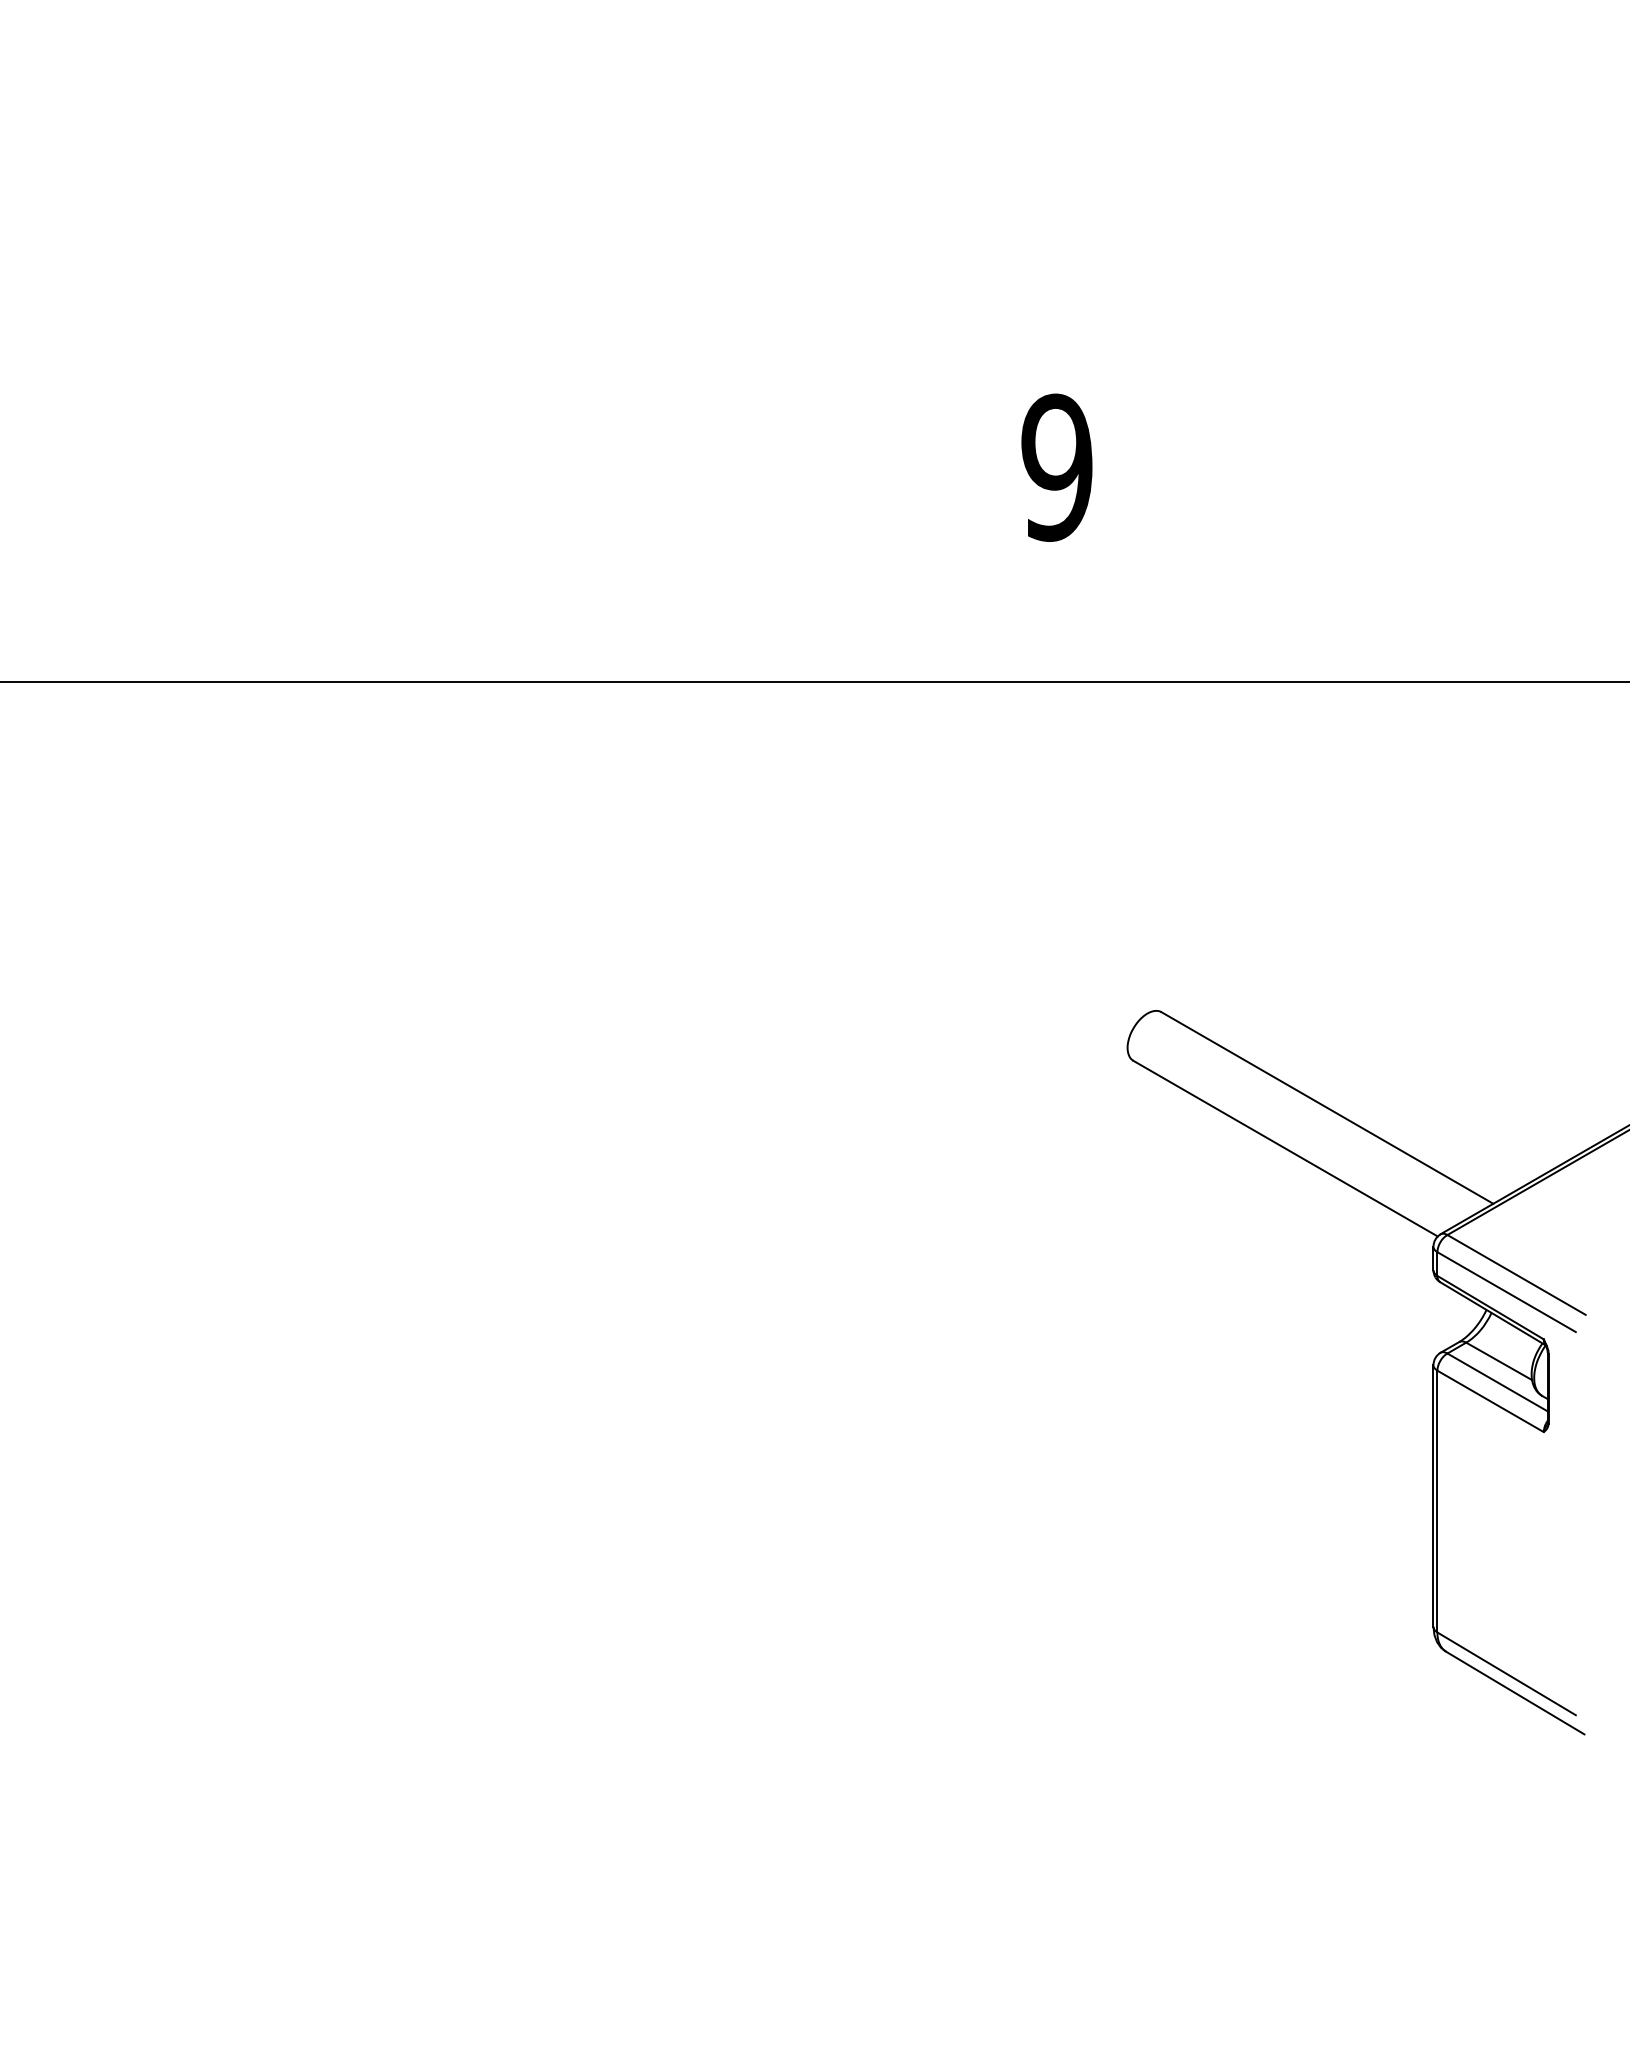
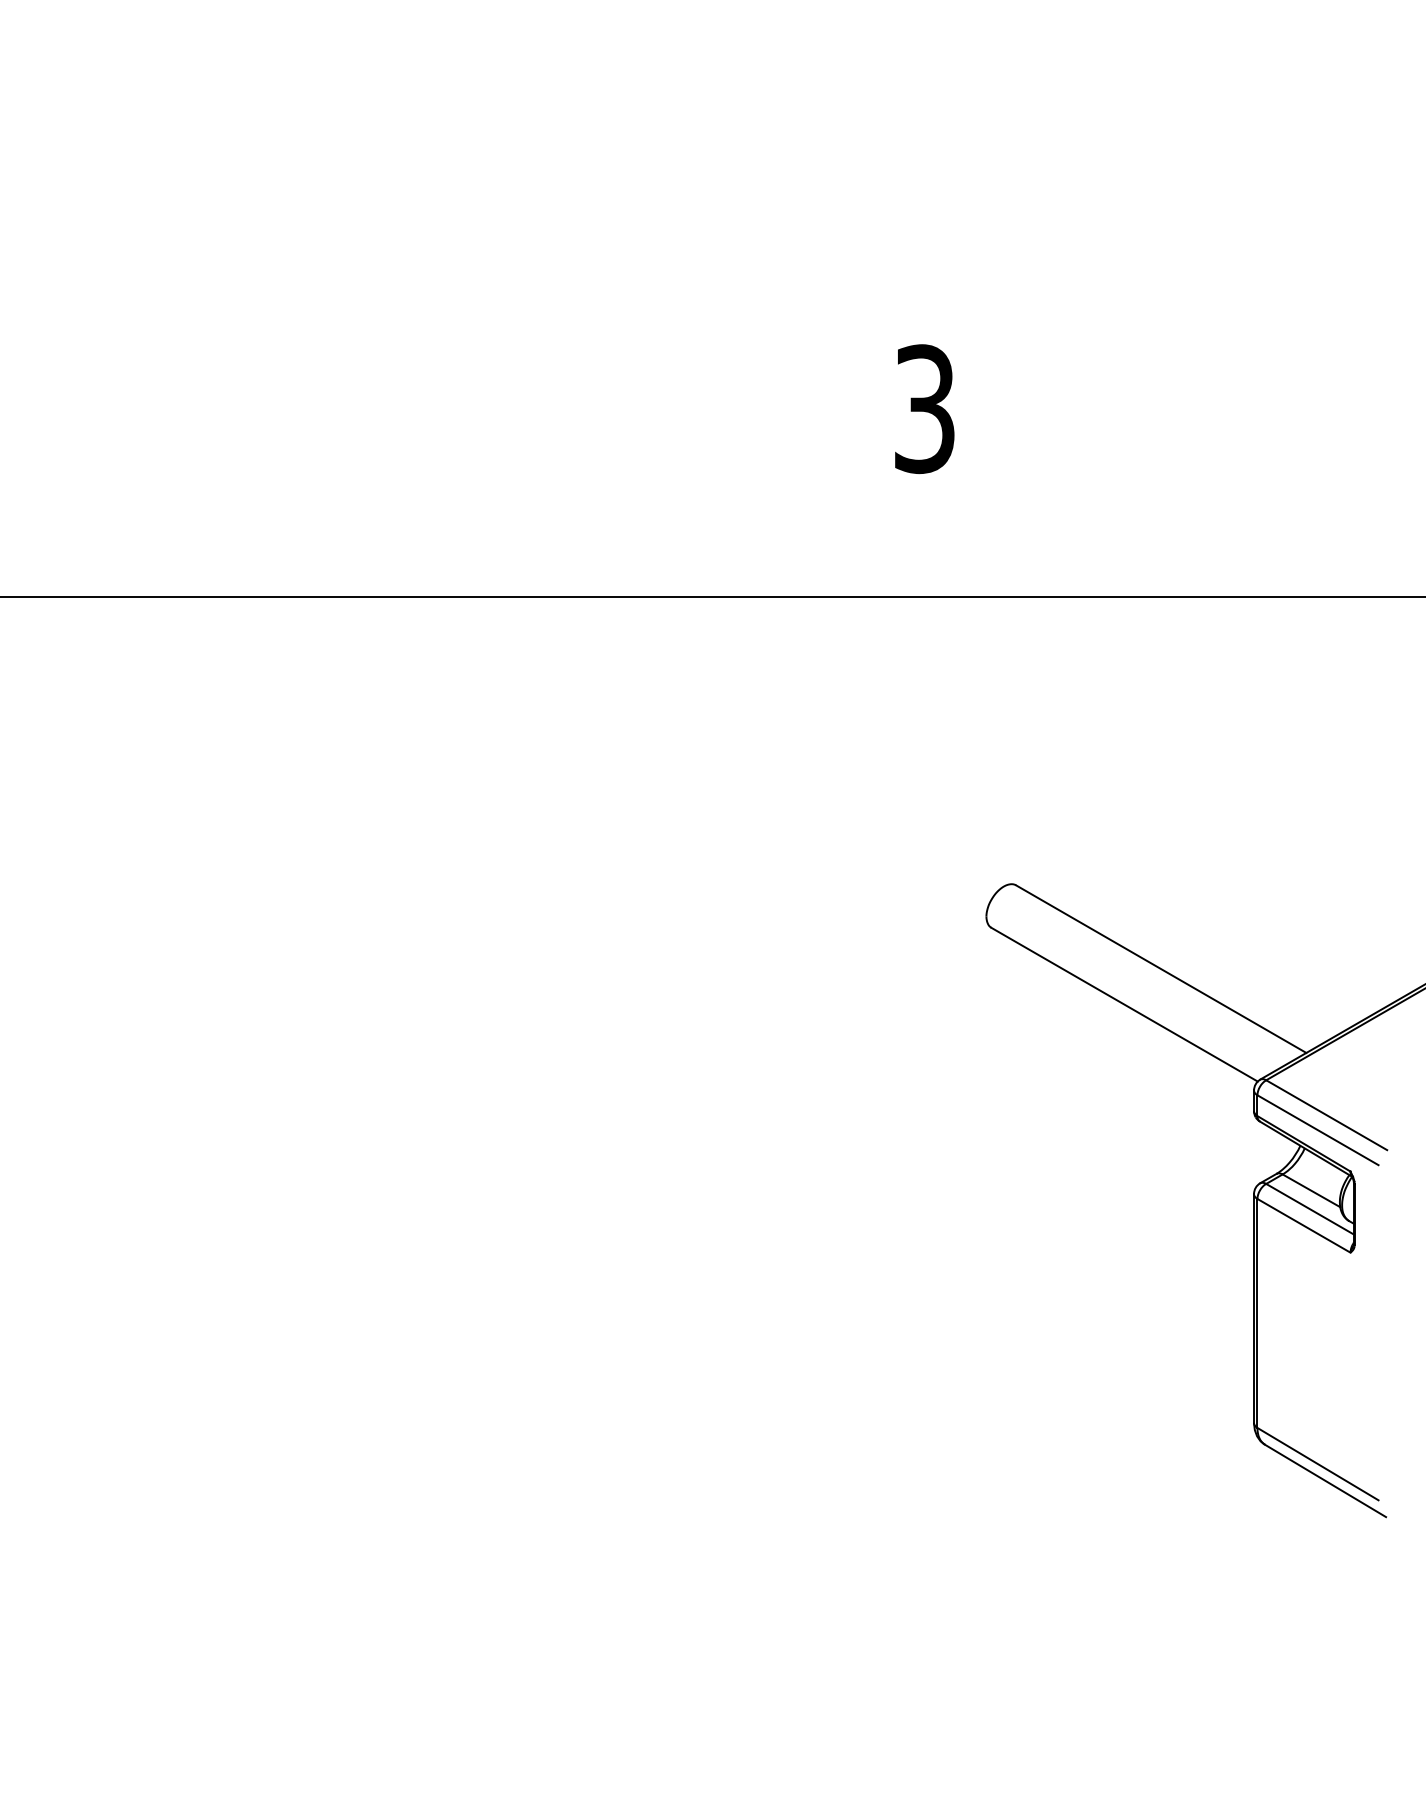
text: (1056, 467) -> (924, 408), 9 -> 3

